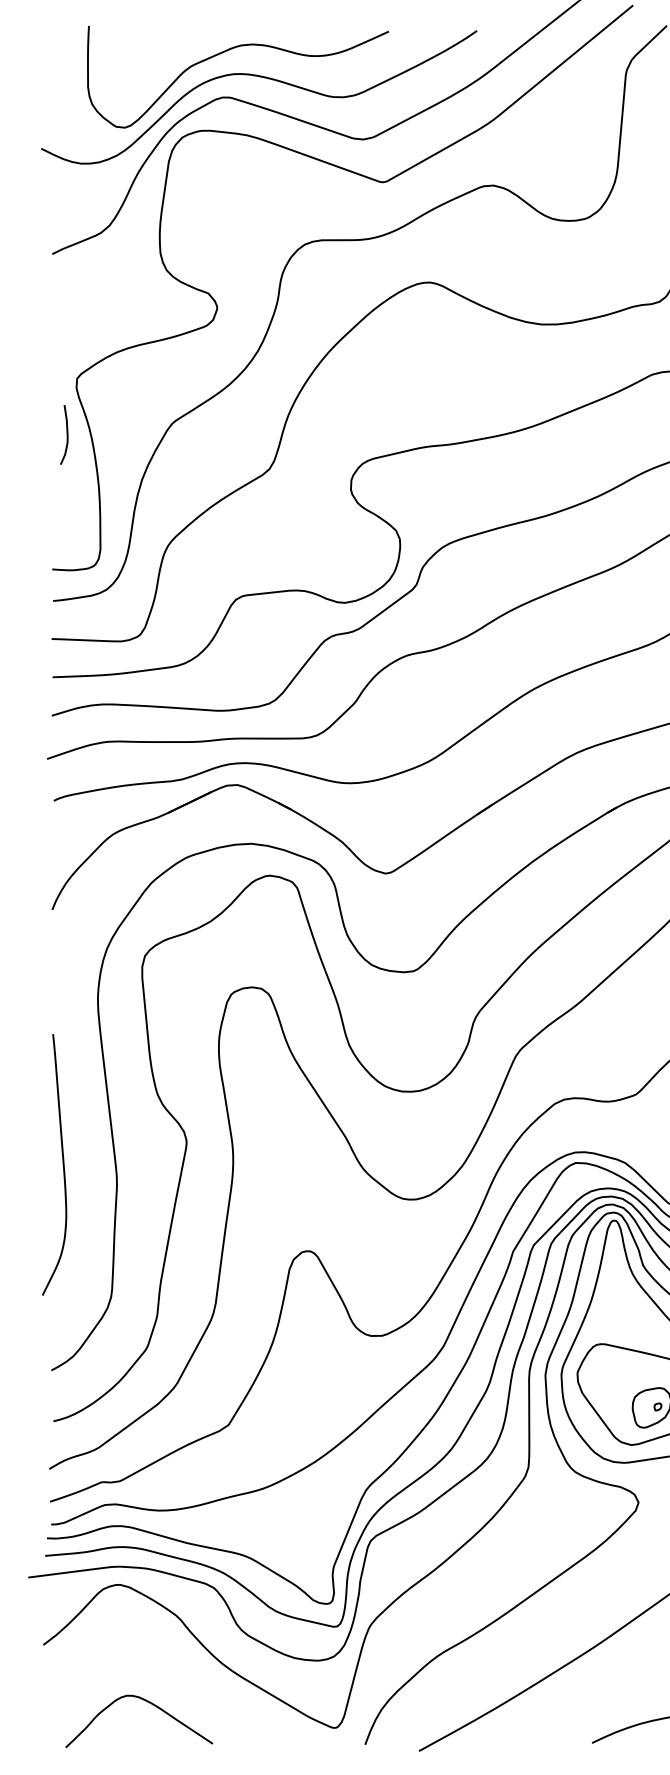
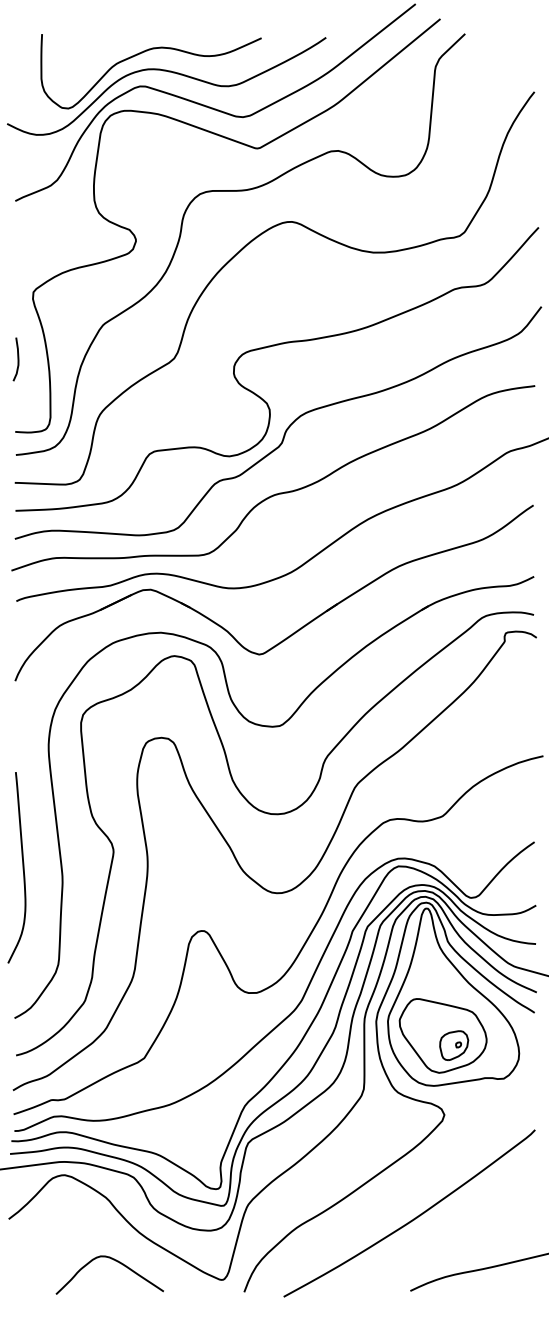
curve: (66, 435) -> (17, 359), moved
curve: (146, 1702) -> (115, 1261), moved

